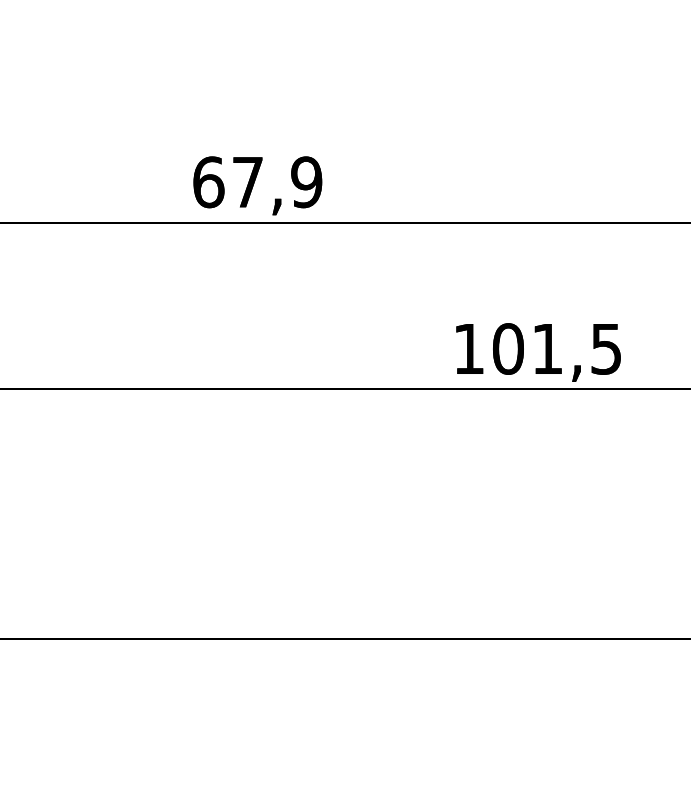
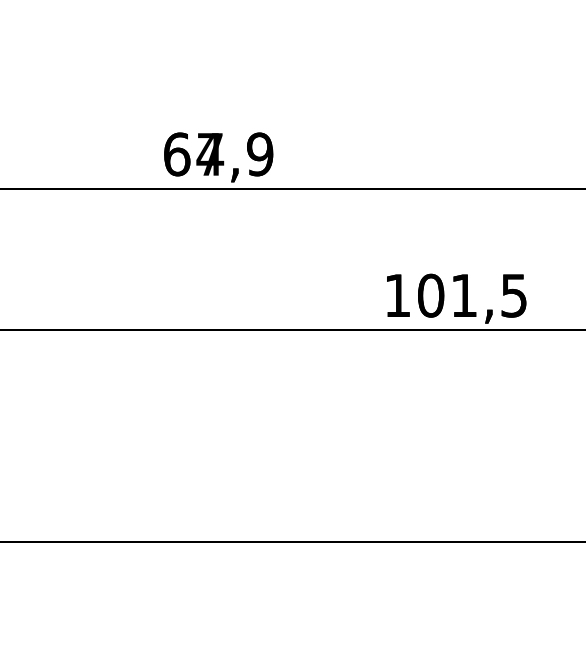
text: (247, 182) -> (209, 154), 67,9 -> 64,9

